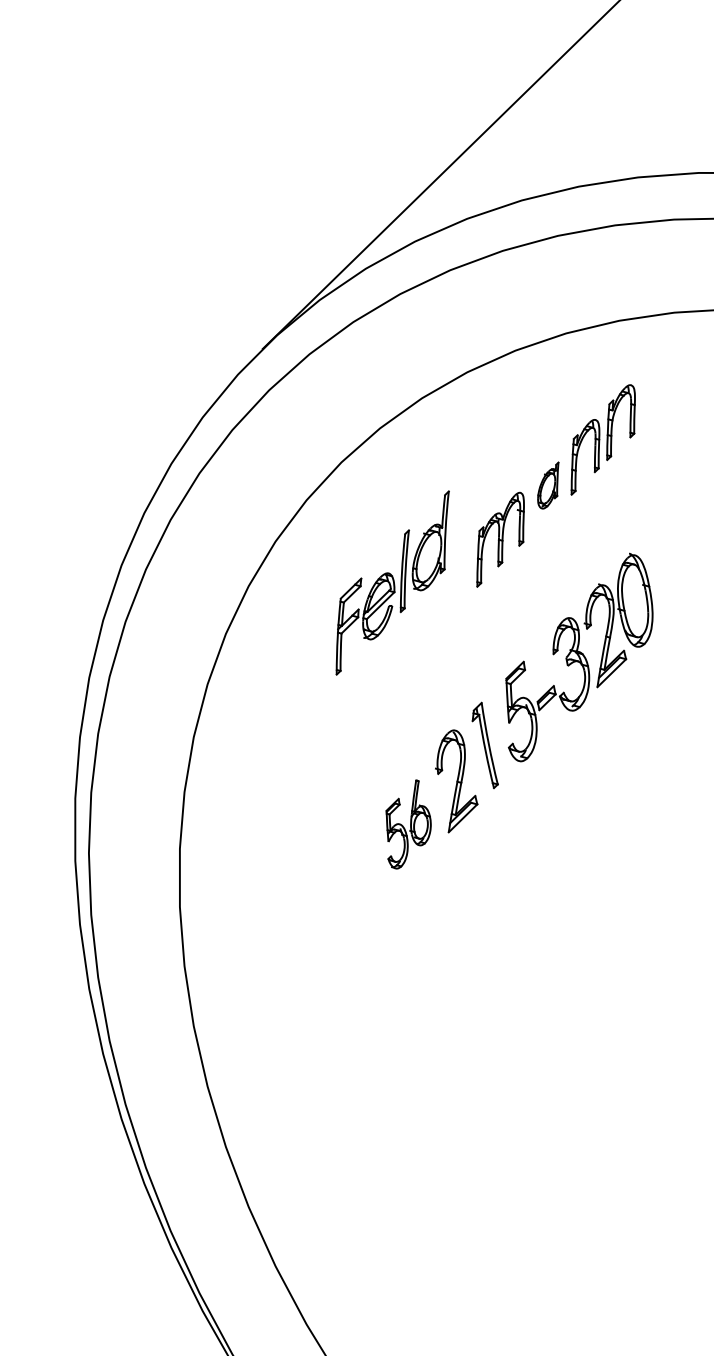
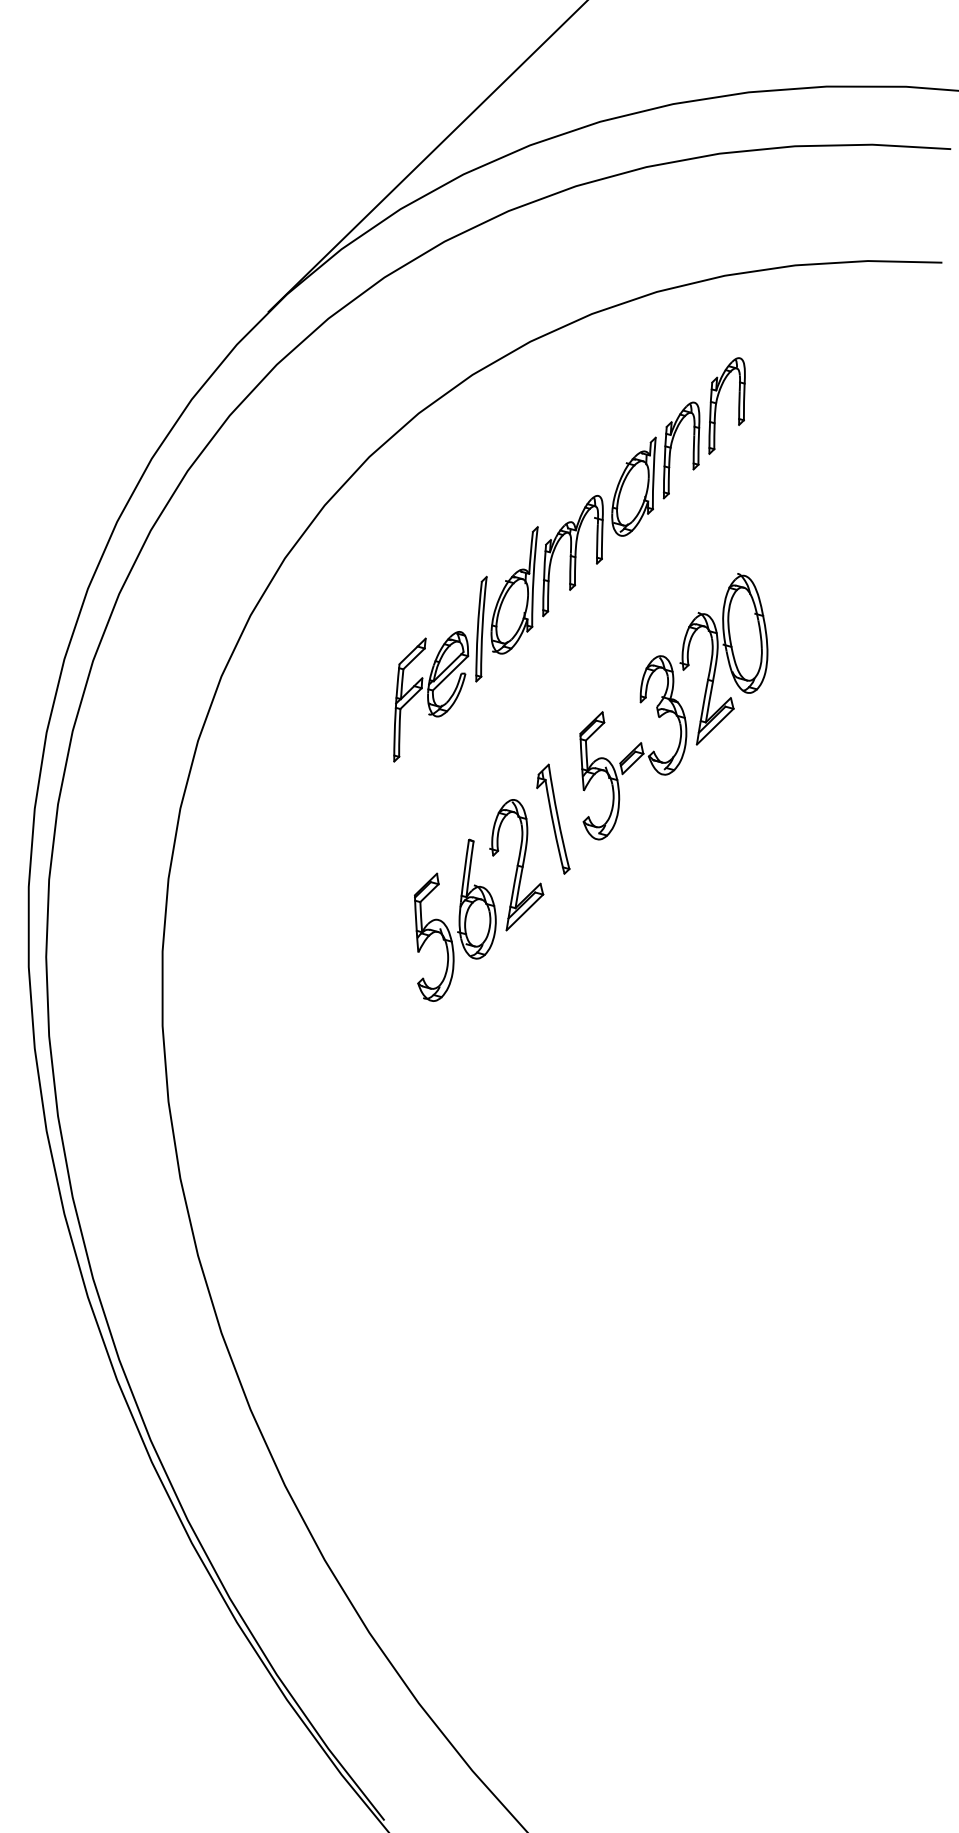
part: (547, 485) -> (633, 486), size x1.67
part: (392, 583) -> (465, 644), moved
part: (408, 823) -> (455, 919), size x1.43

